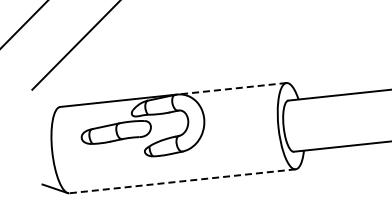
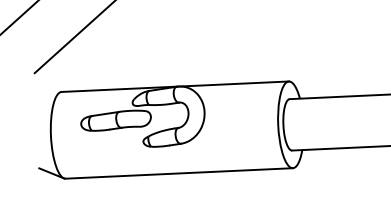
line: (231, 88) -> (233, 83), dashed -> solid
line: (182, 181) -> (179, 173), dashed -> solid

